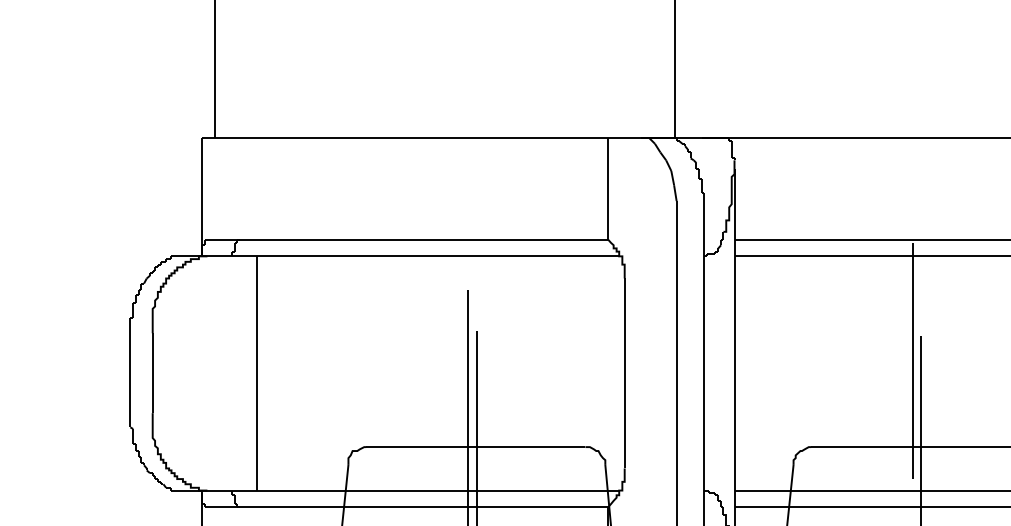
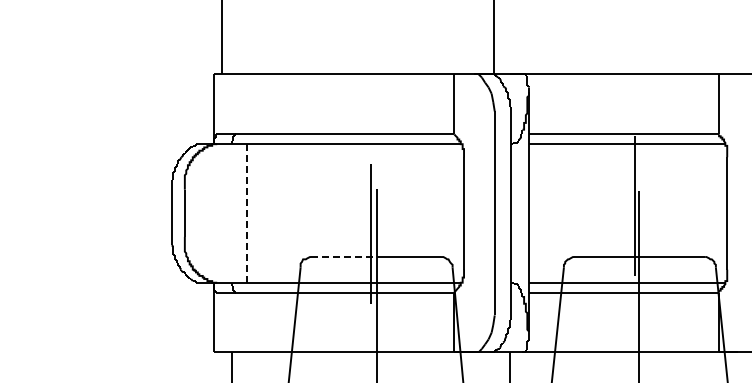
line: (256, 373) -> (246, 213), solid -> dashed
line: (420, 447) -> (343, 257), solid -> dashed

